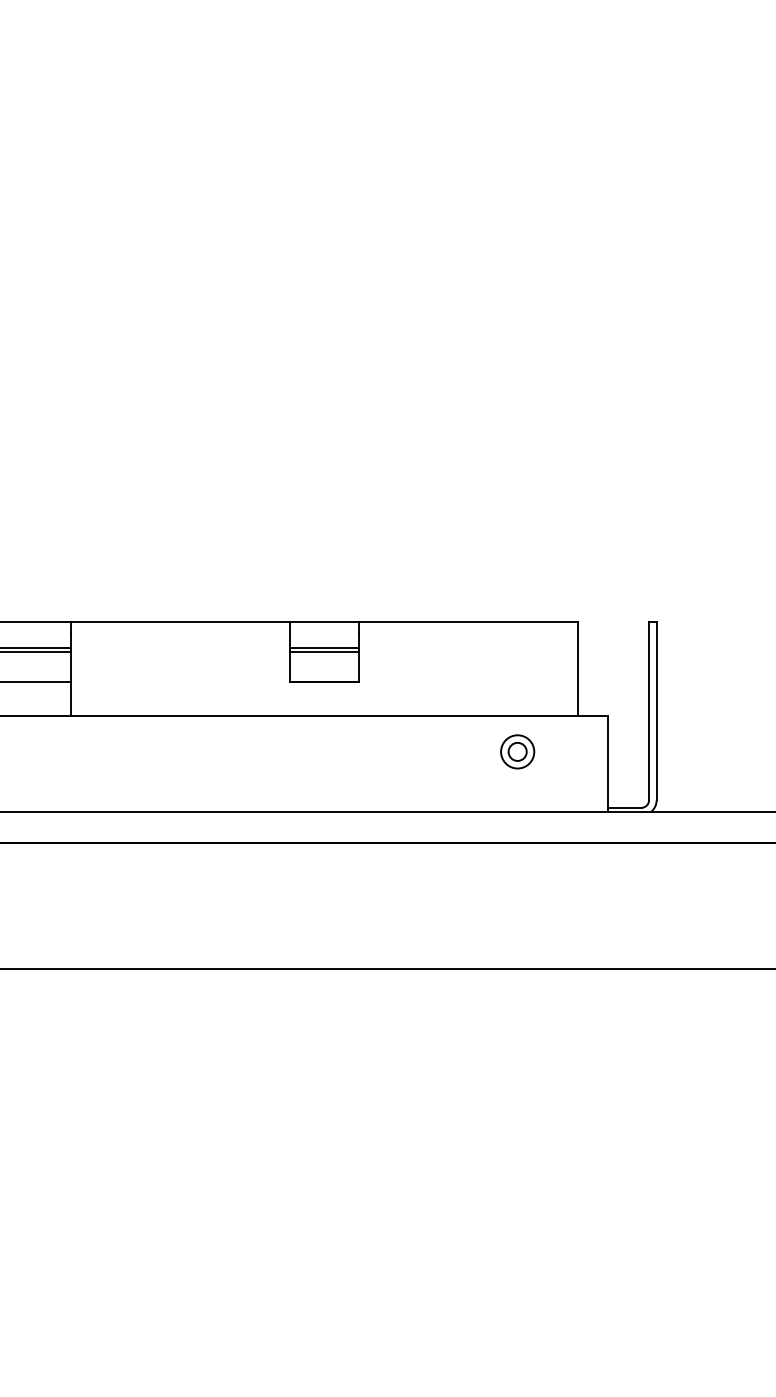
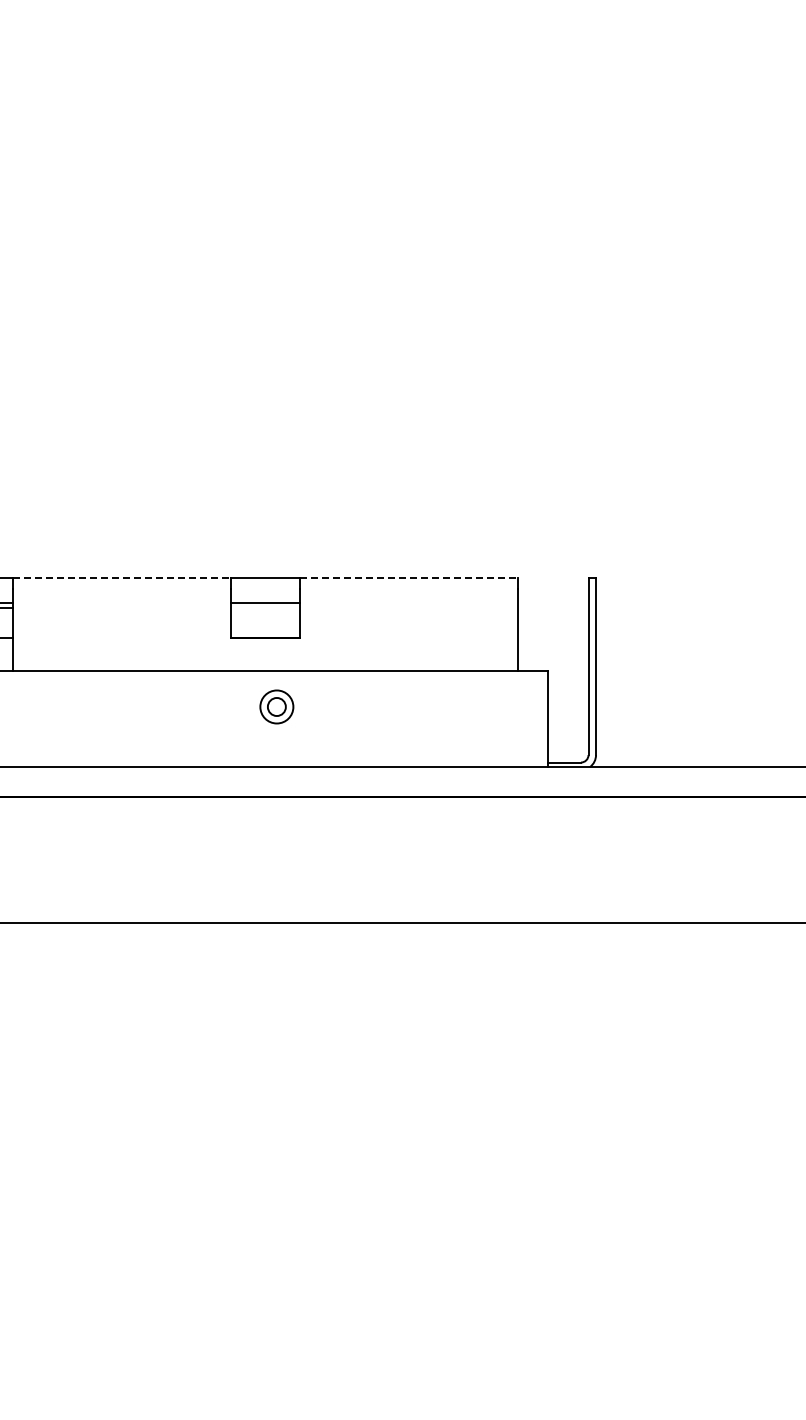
line: (180, 621) -> (122, 577), solid -> dashed
line: (469, 621) -> (409, 577), solid -> dashed
line: (324, 651) -> (265, 607), removed
part: (517, 751) -> (276, 706), moved

